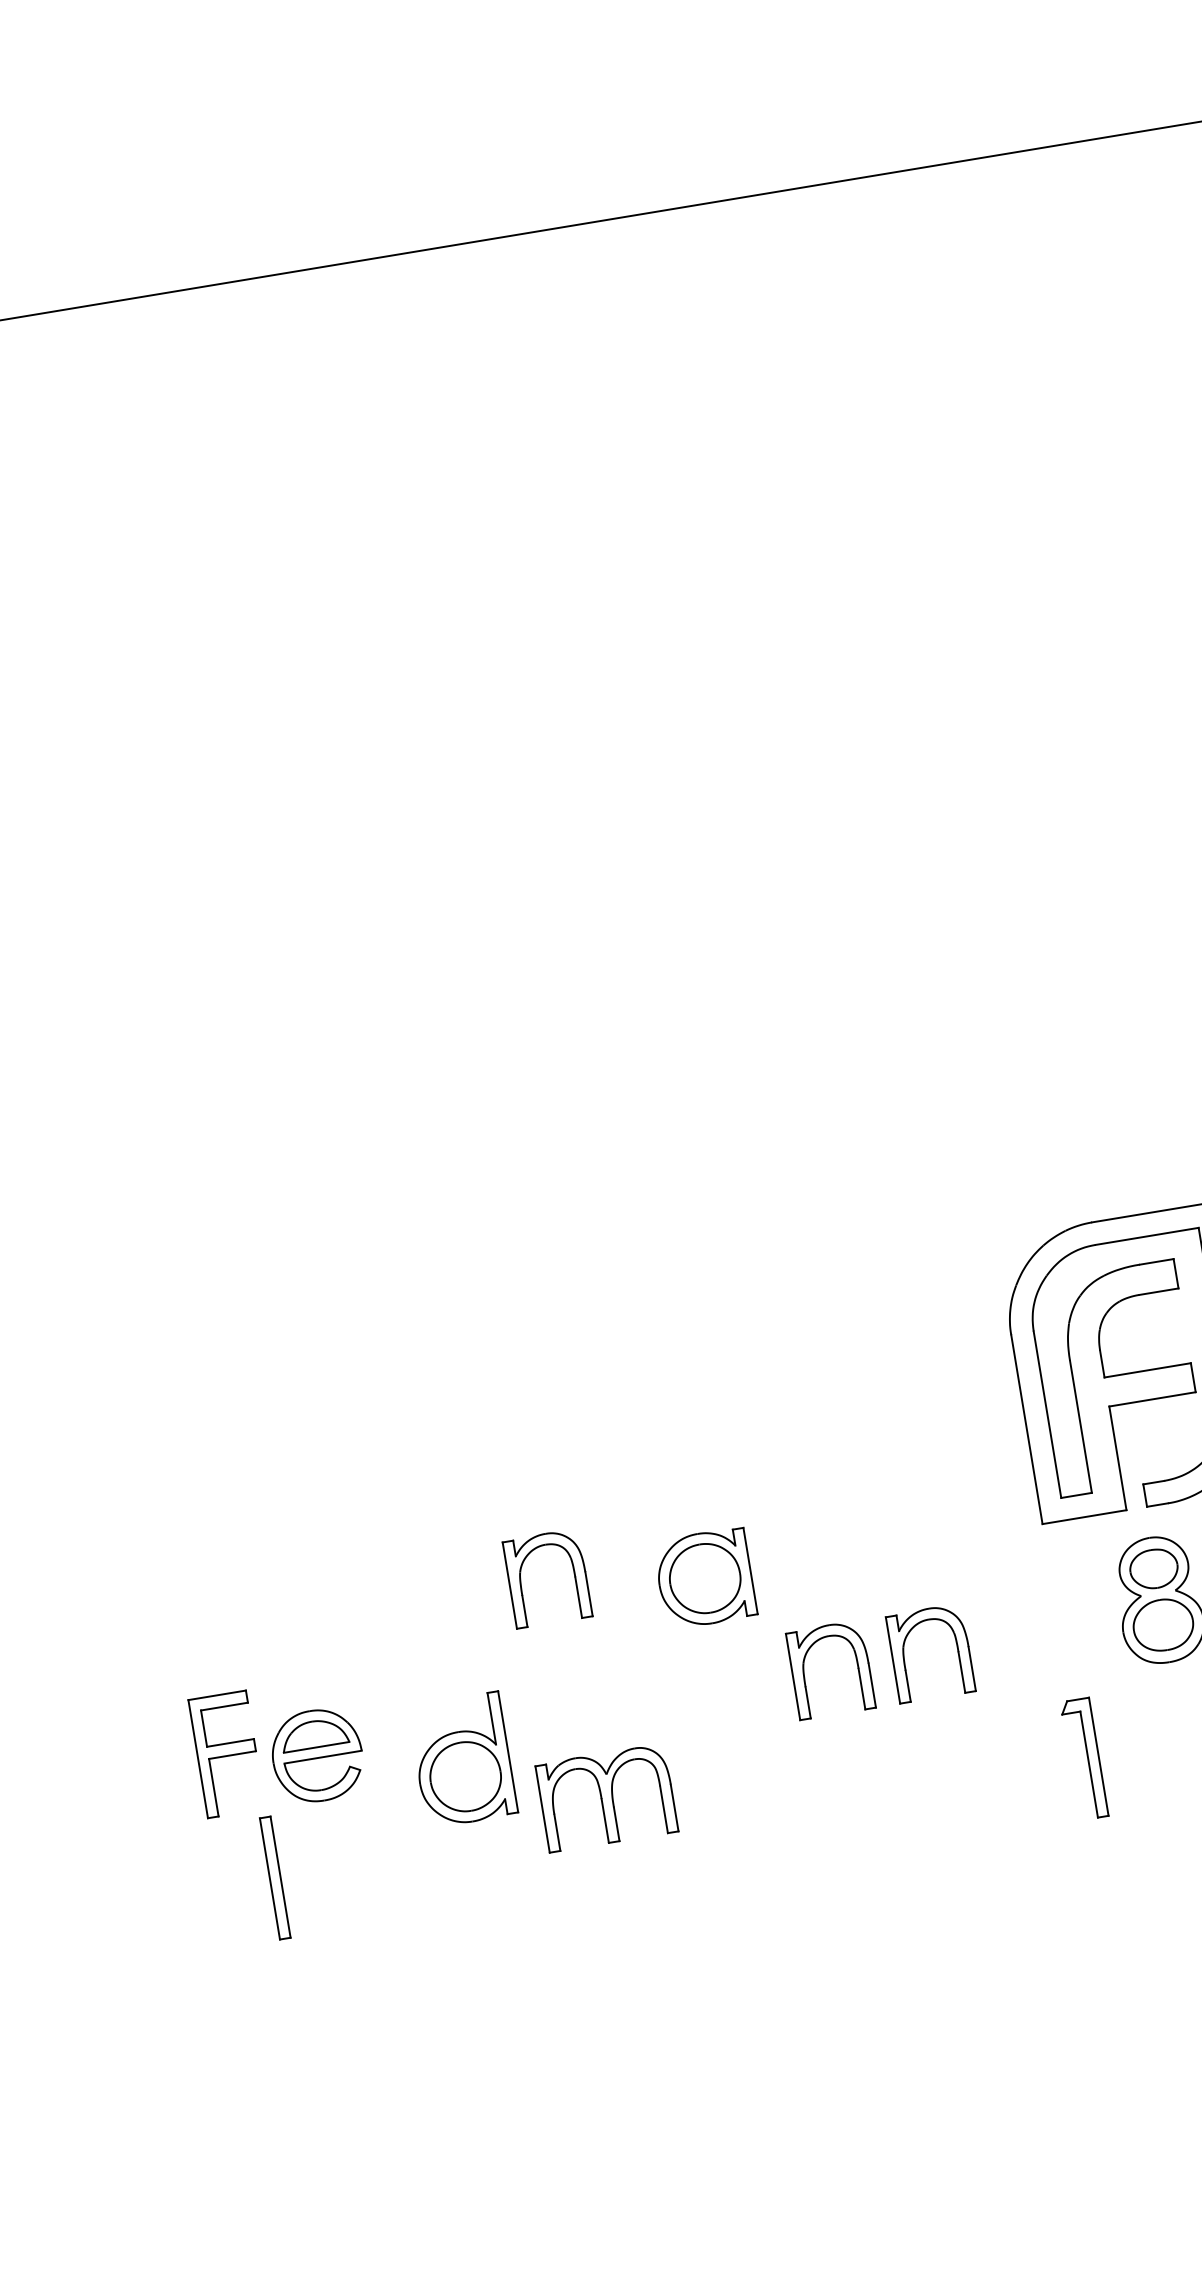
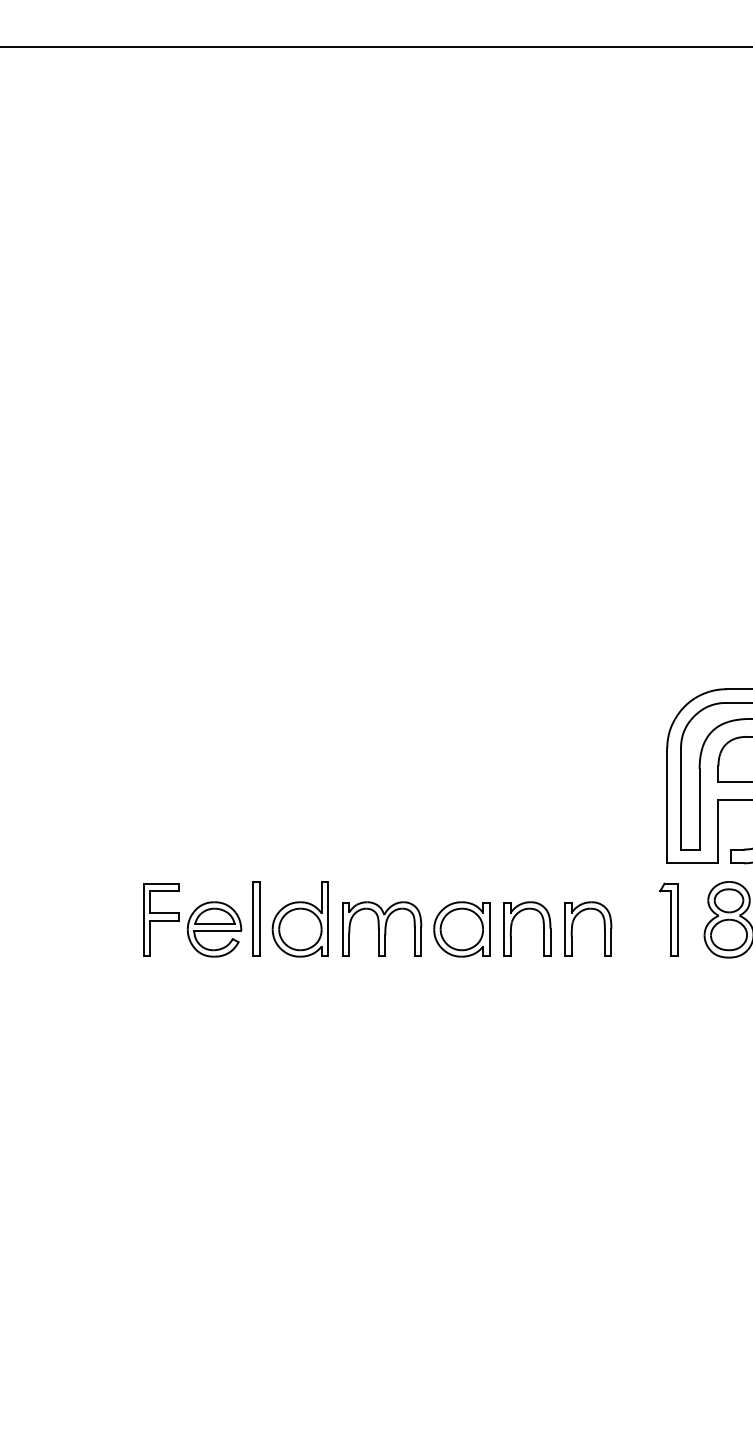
part: (522, 1578) -> (353, 844), removed
part: (704, 1578) -> (461, 929), moved
part: (1083, 1758) -> (668, 919), moved
part: (461, 1760) -> (299, 919), moved
part: (607, 1797) -> (382, 928), moved
part: (275, 1877) -> (256, 918), moved

